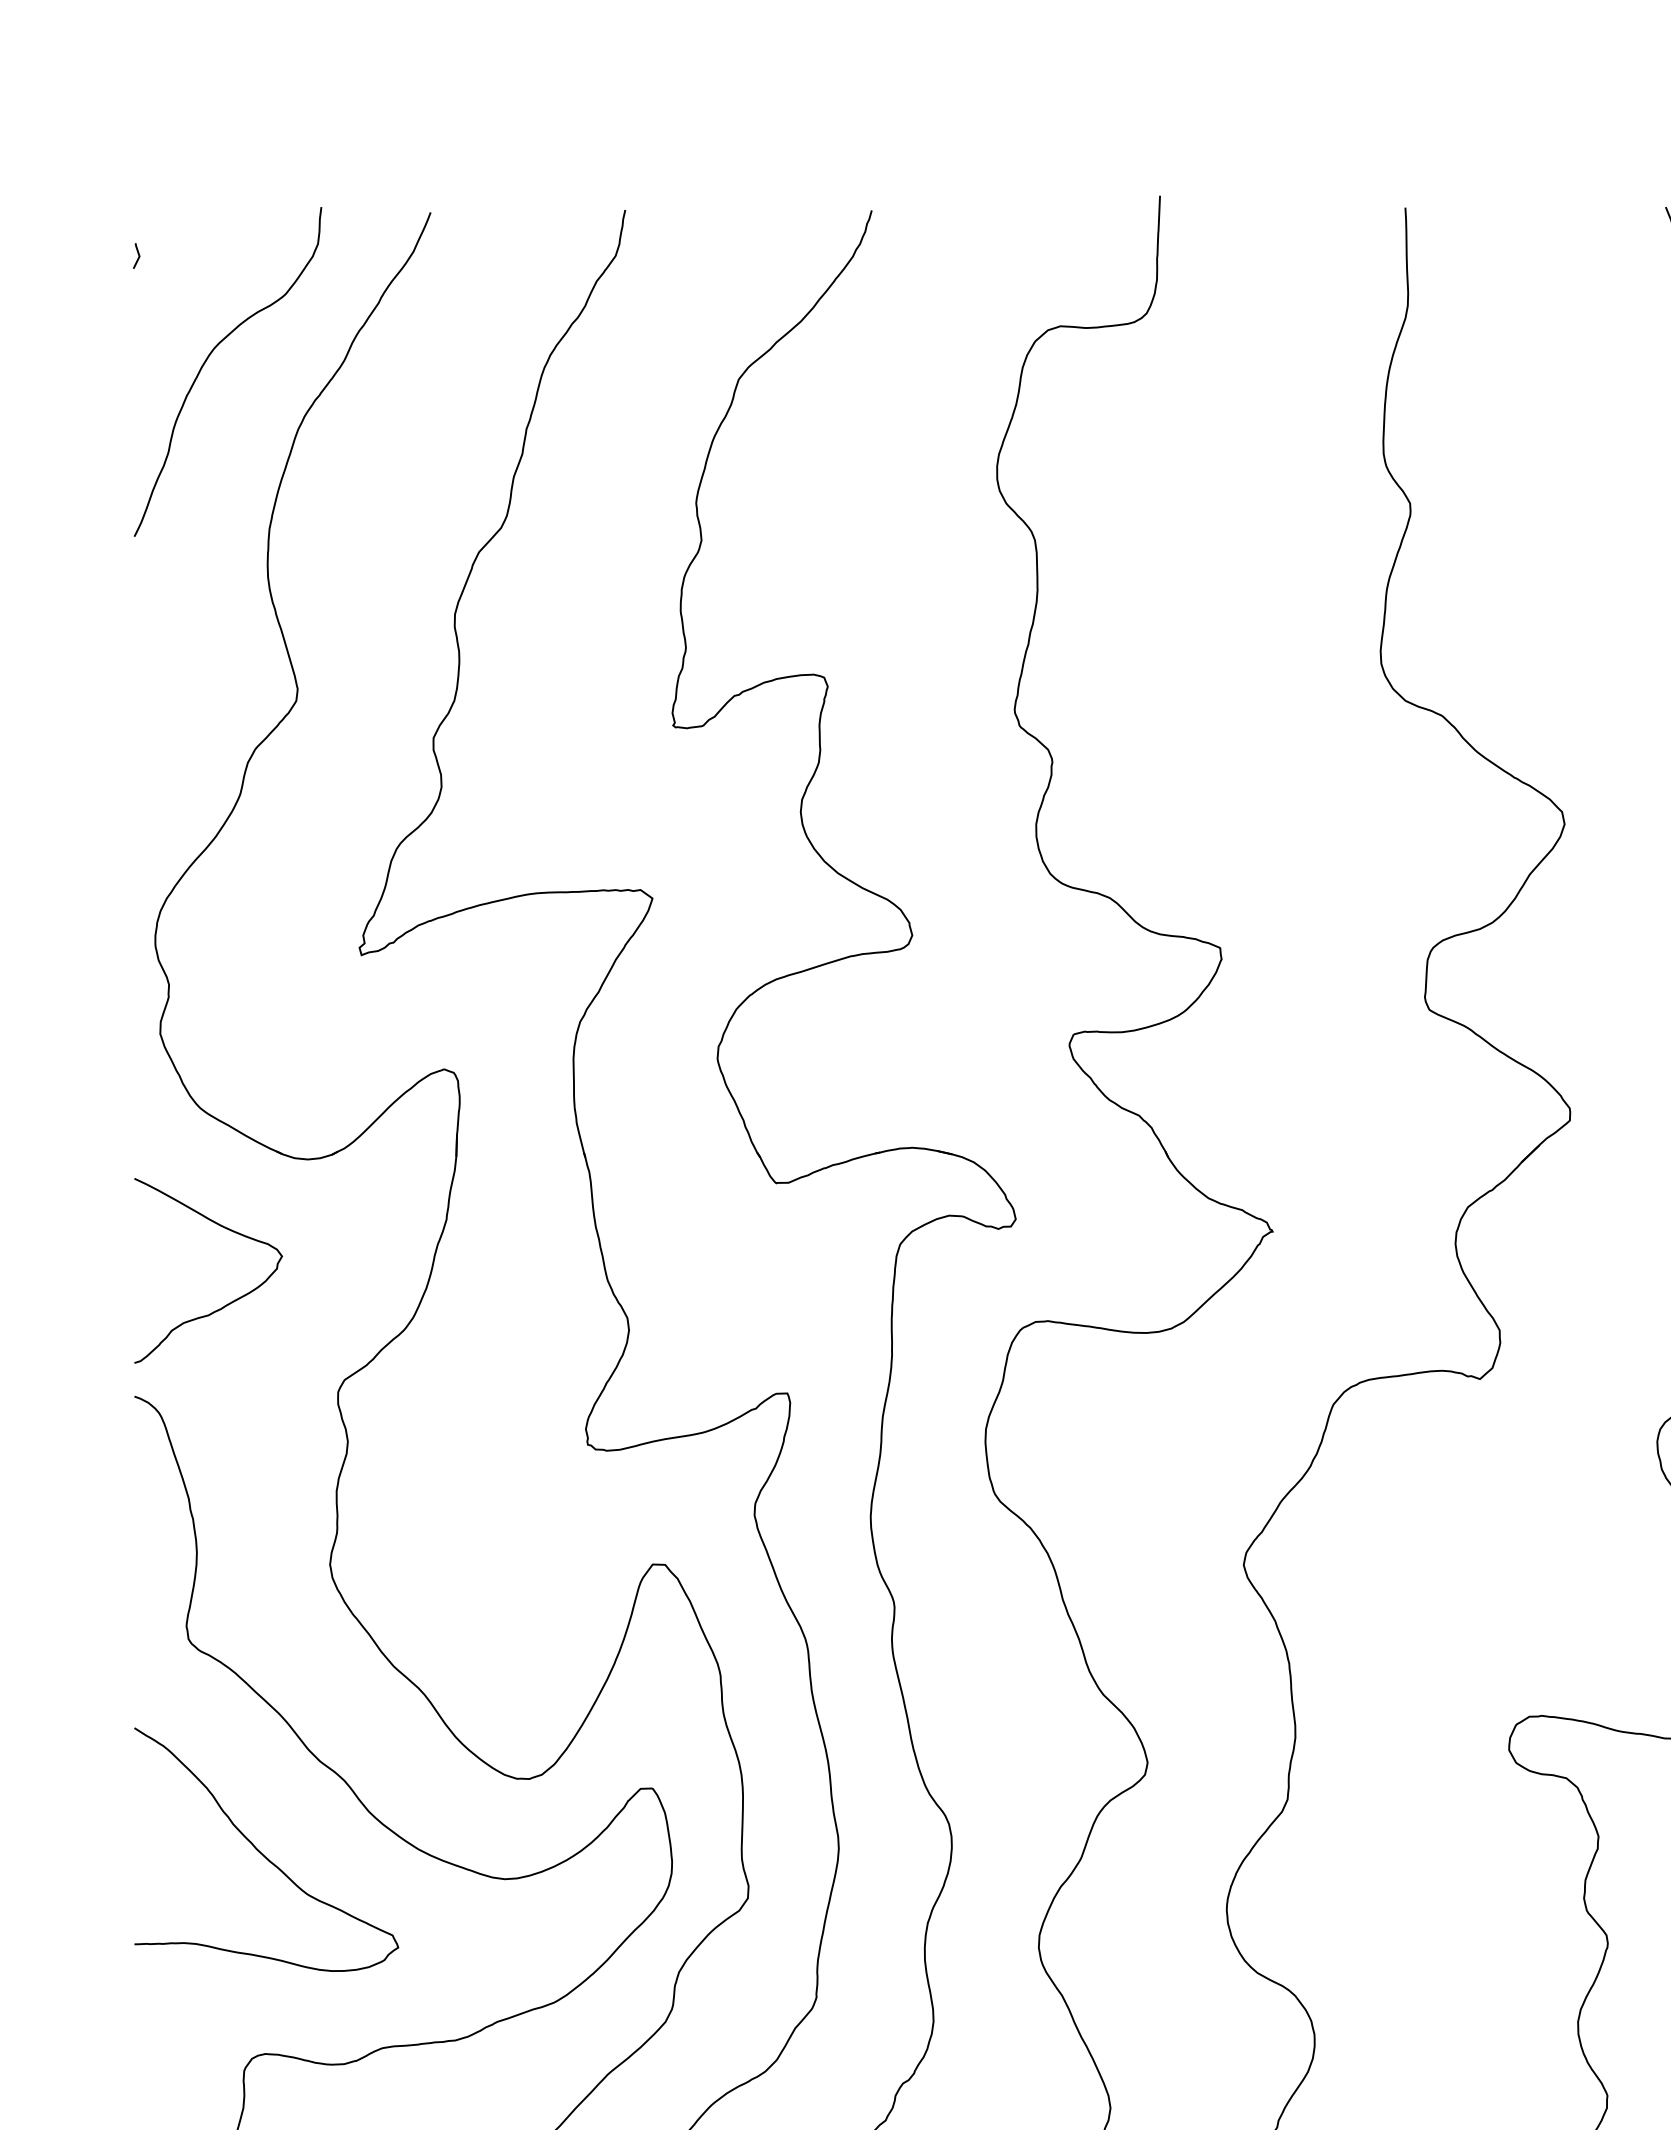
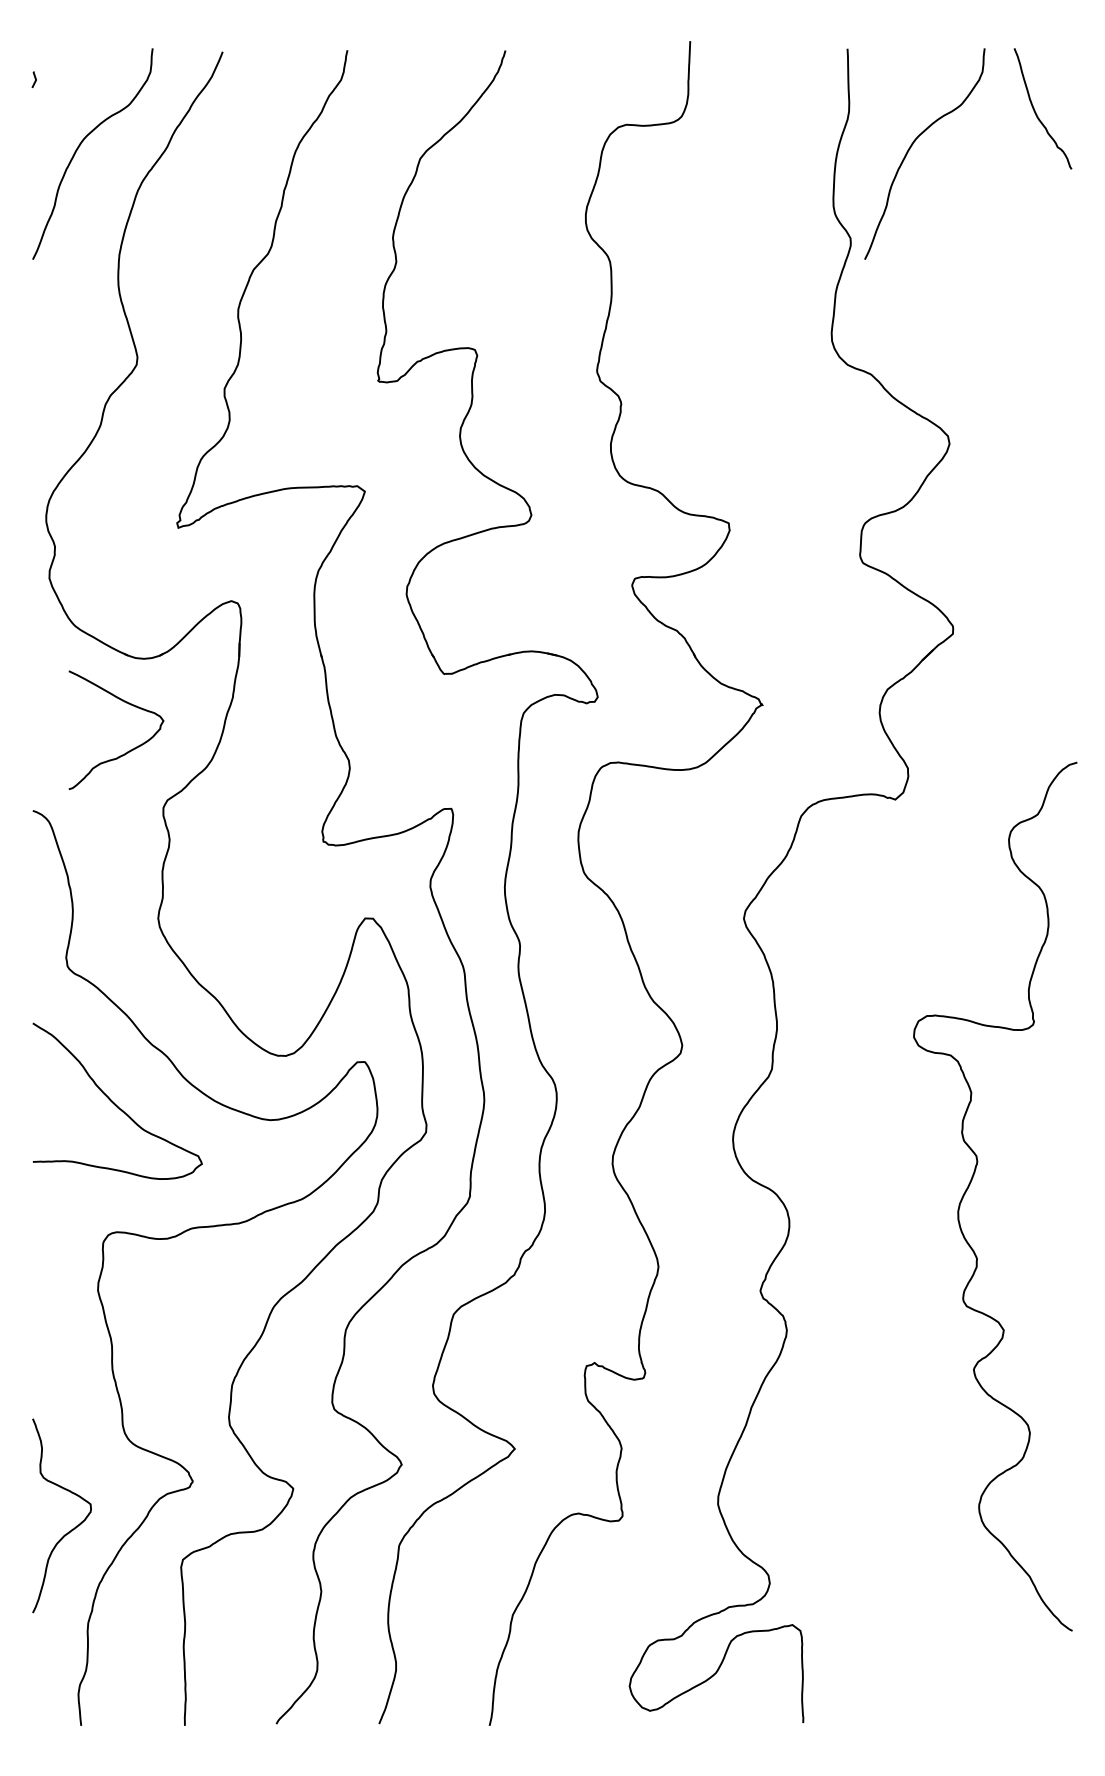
curve: (1508, 357) -> (913, 144), added
curve: (230, 1300) -> (130, 749), moved

